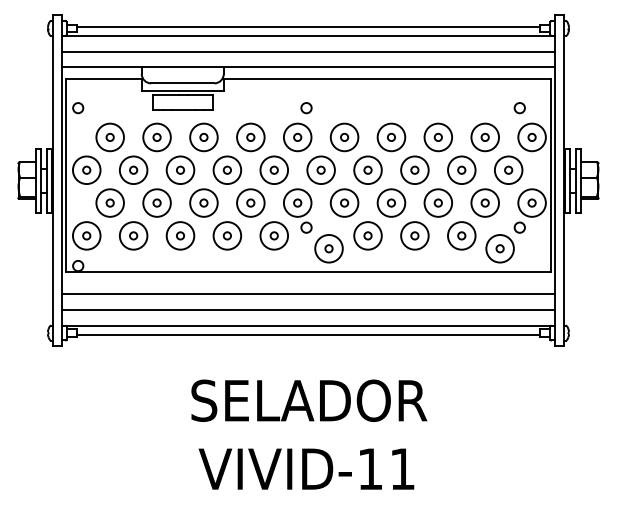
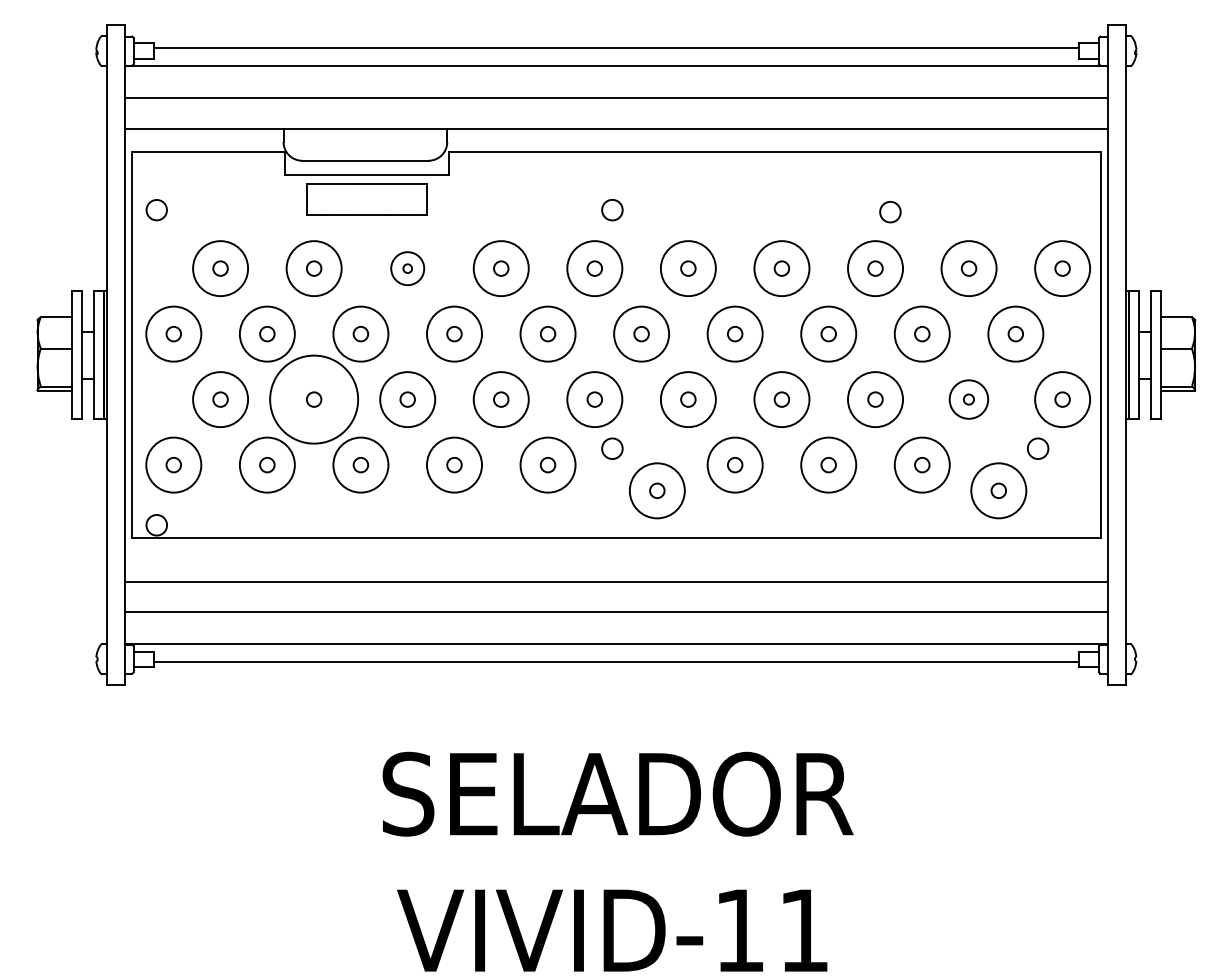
circle: (519, 108) -> (889, 212), moved
part: (203, 137) -> (406, 268), size x0.6
circle: (156, 202) -> (312, 398), size x1.6
part: (484, 202) -> (967, 398), size x0.7

